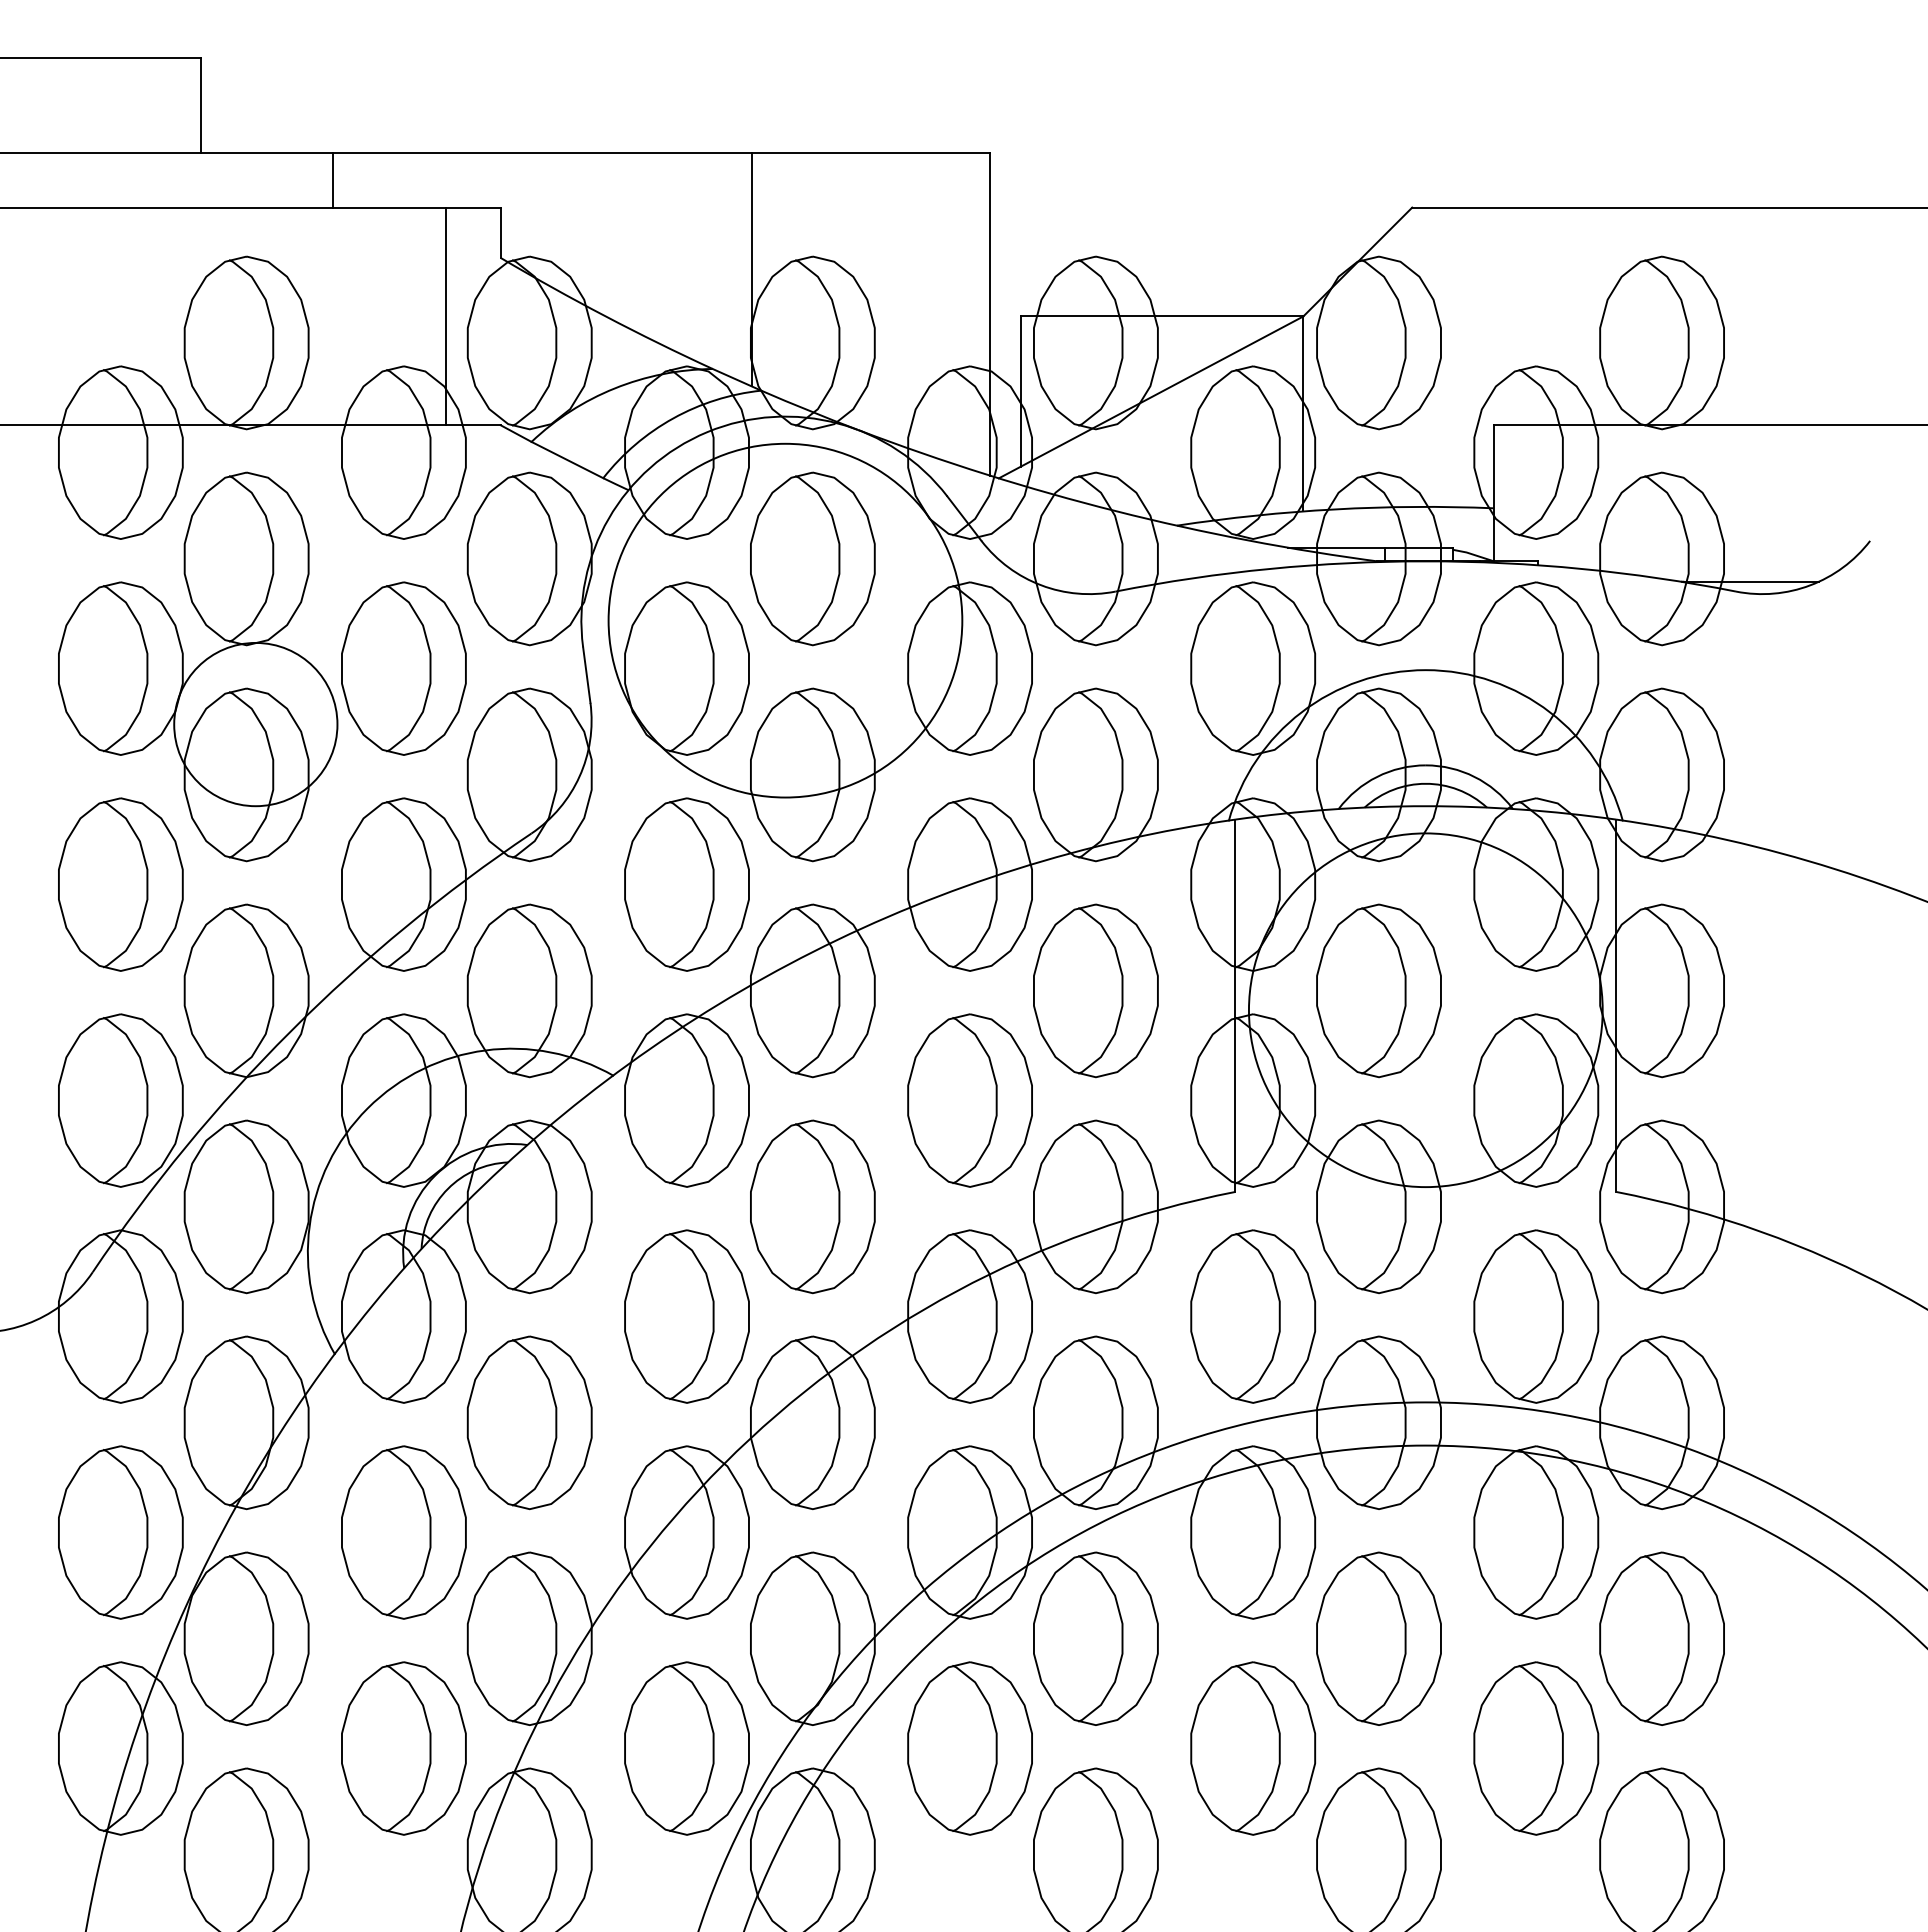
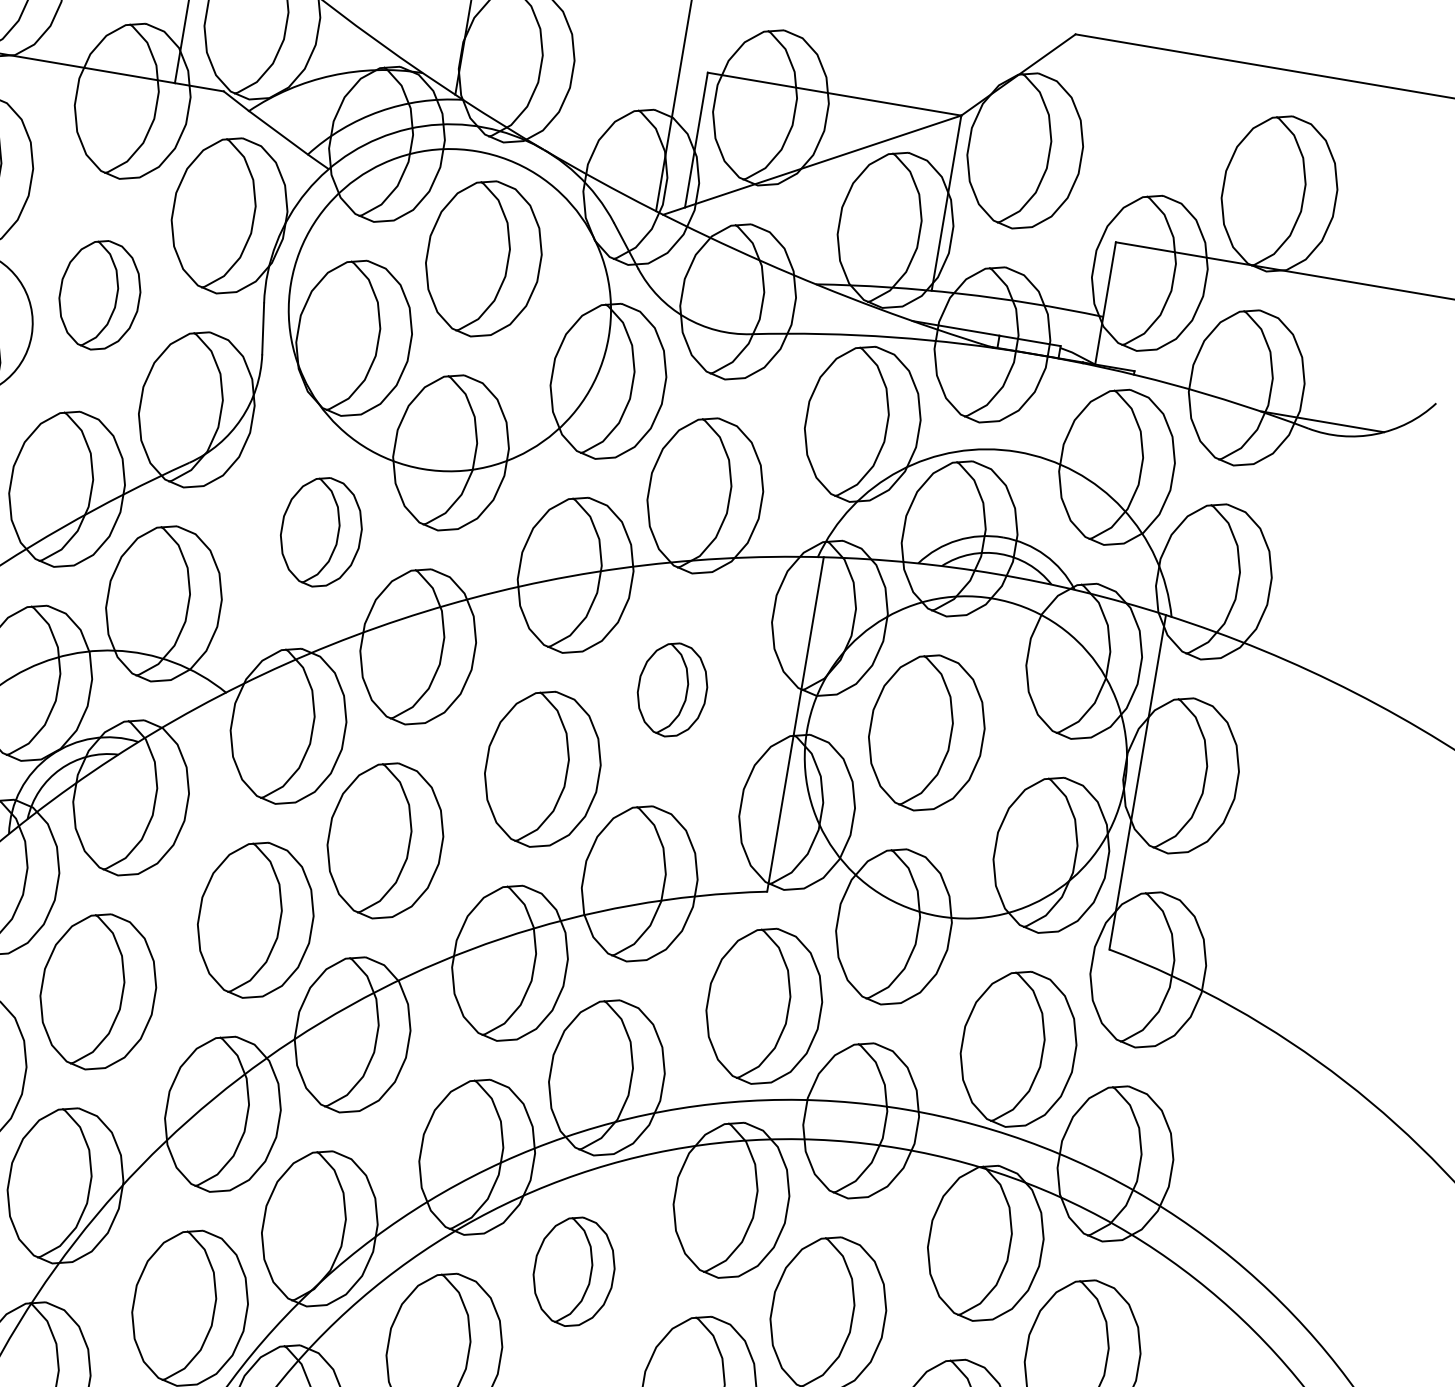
part: (403, 668) -> (99, 295), size x0.7
part: (686, 884) -> (320, 532), size x0.7
part: (1095, 990) -> (672, 689), size x0.6
part: (1095, 1638) -> (573, 1271), size x0.7

